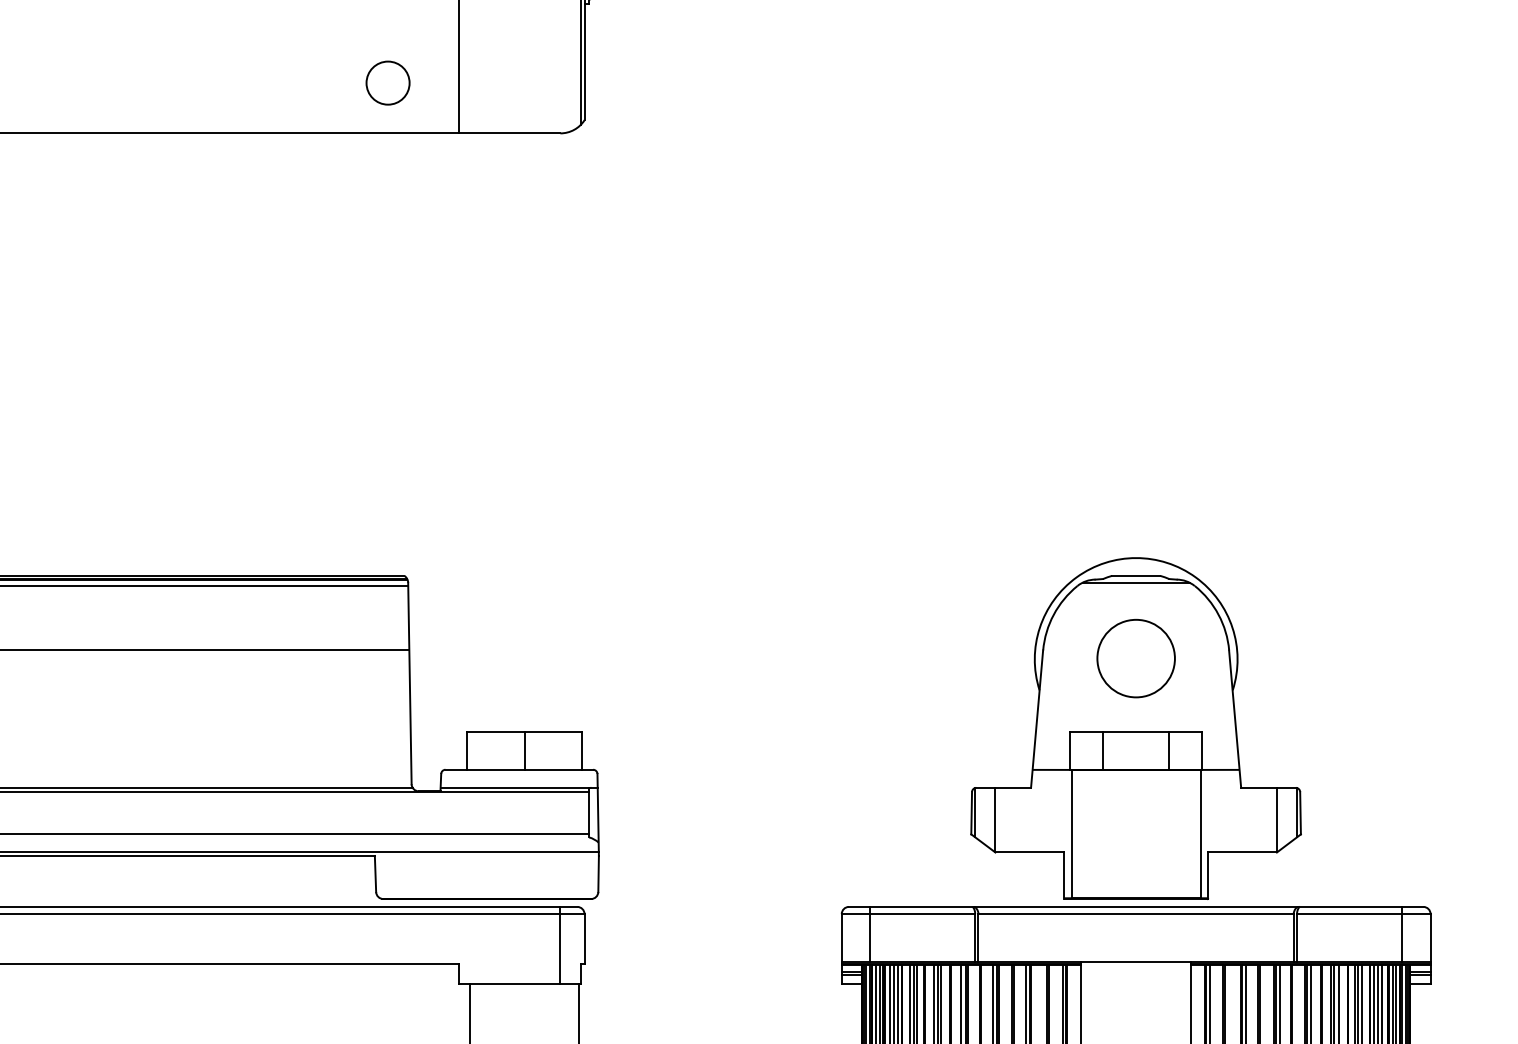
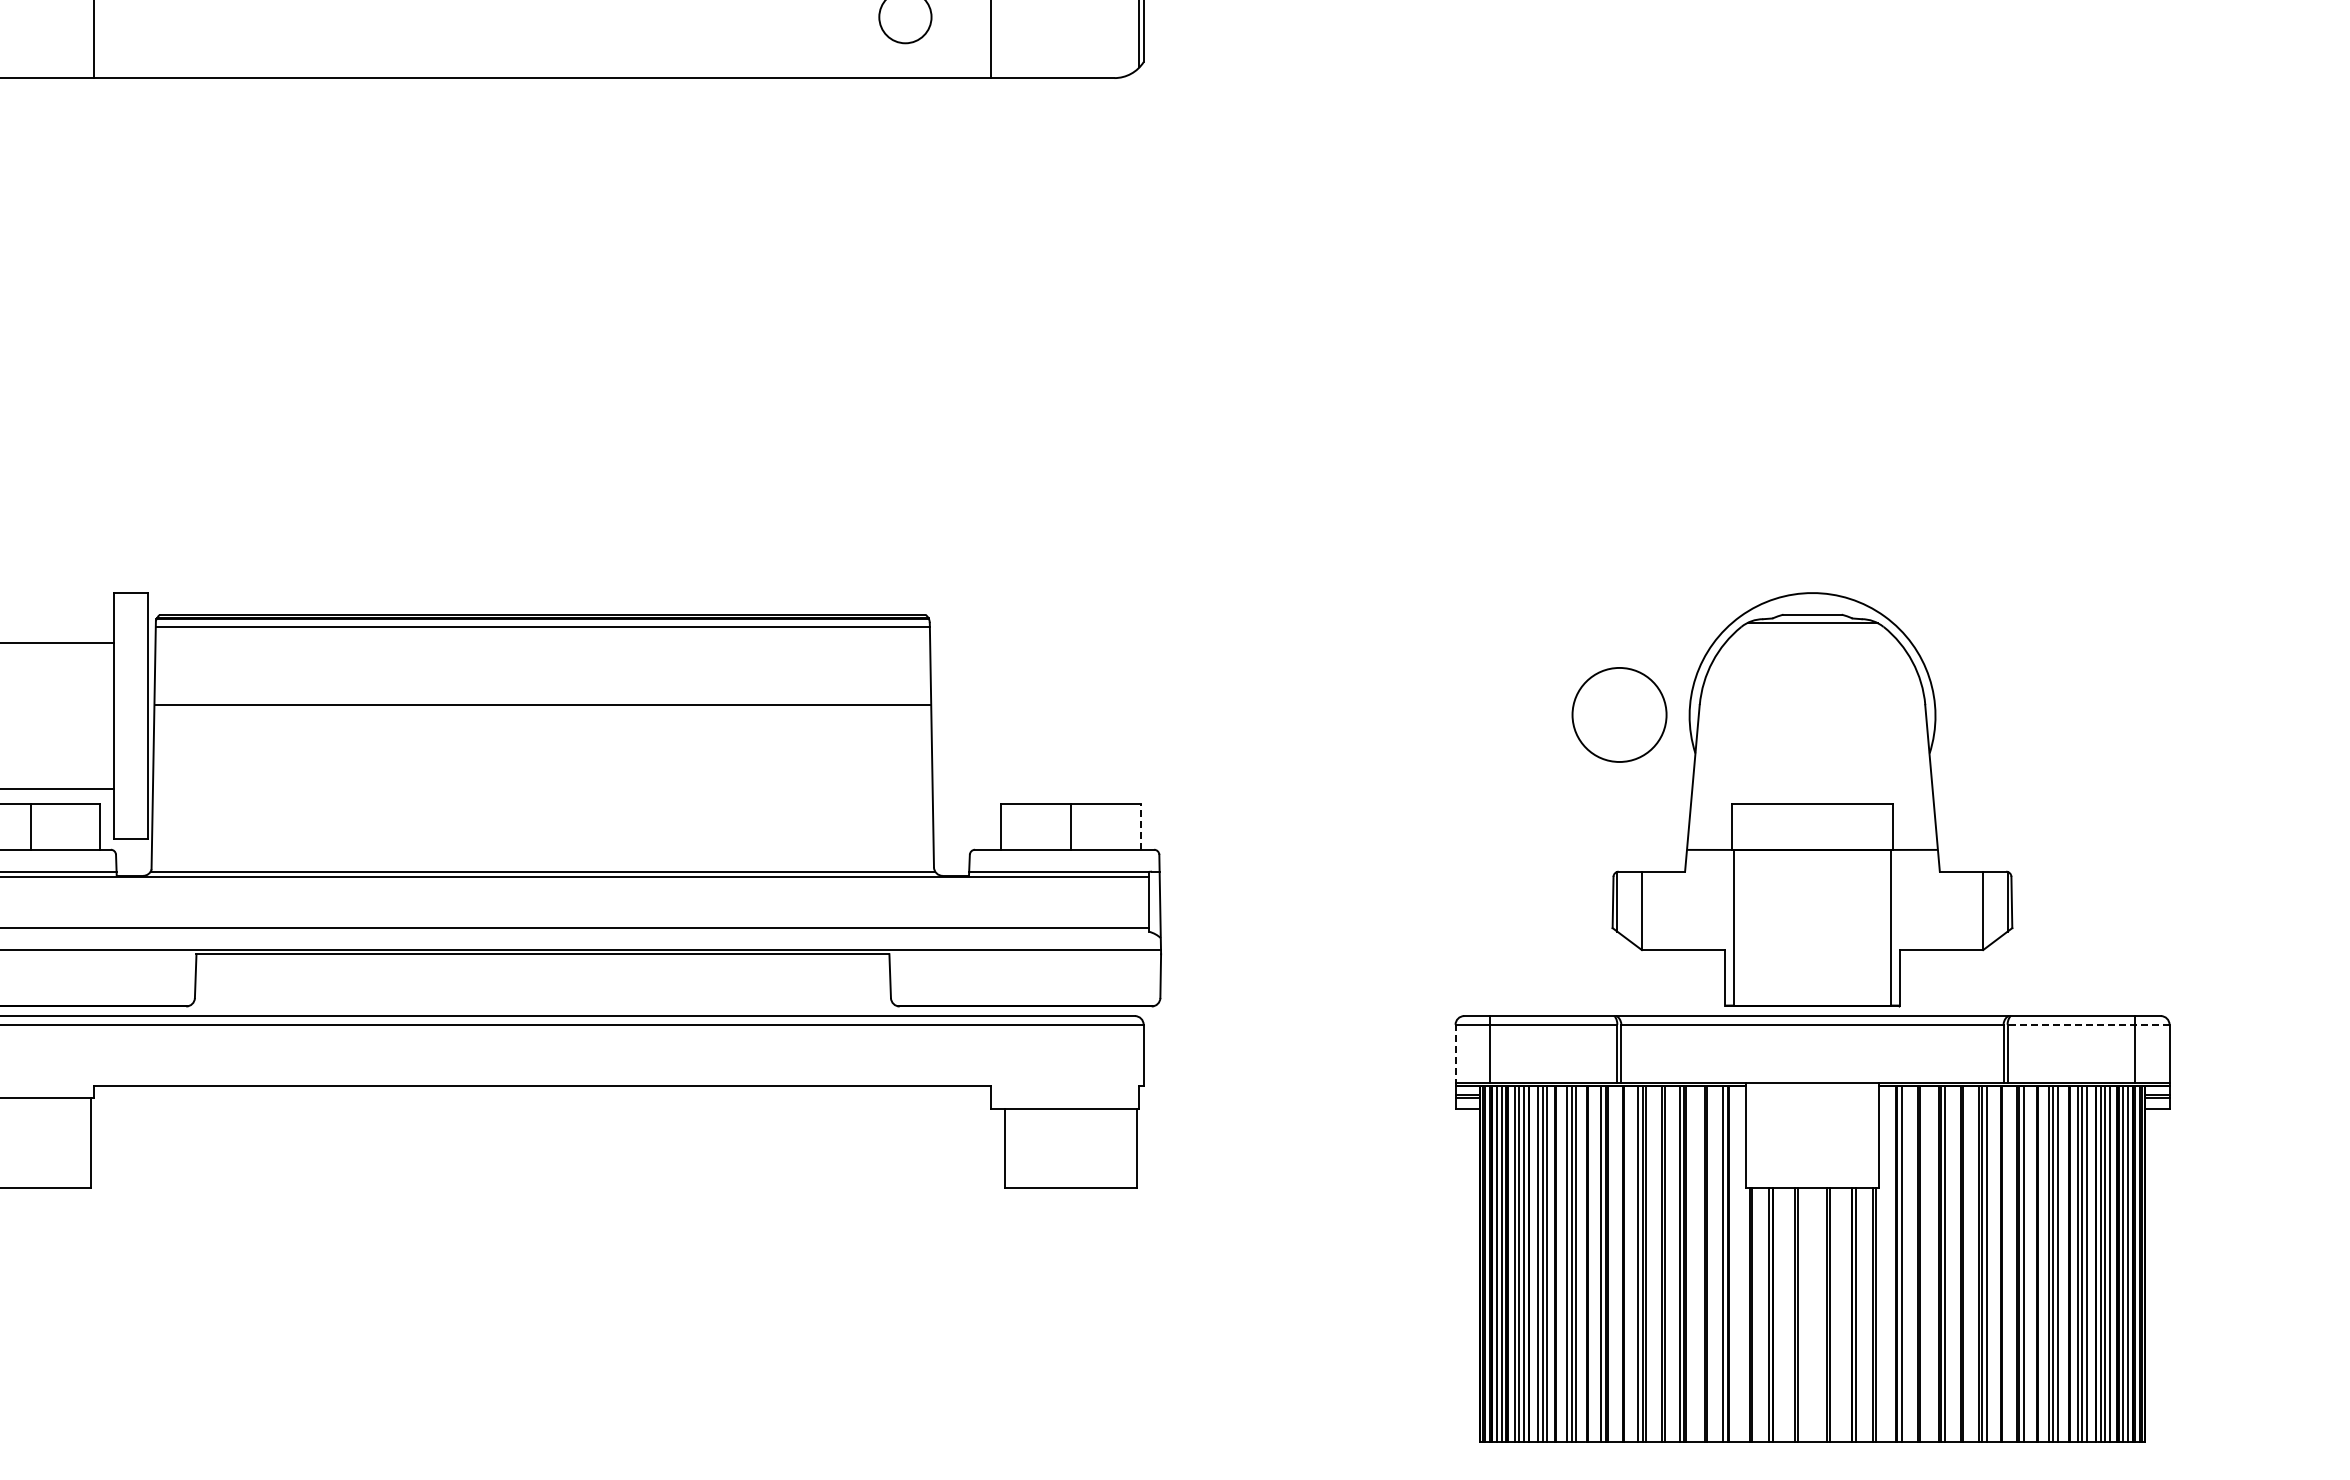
circle: (1136, 658) -> (1619, 714), moved
line: (1103, 750) -> (1772, 826), removed
line: (1169, 750) -> (1852, 826), removed
line: (581, 751) -> (1140, 827), solid -> dashed
line: (1363, 913) -> (2088, 1024), solid -> dashed
line: (841, 938) -> (1455, 1054), solid -> dashed
line: (560, 945) -> (1114, 1062), removed

